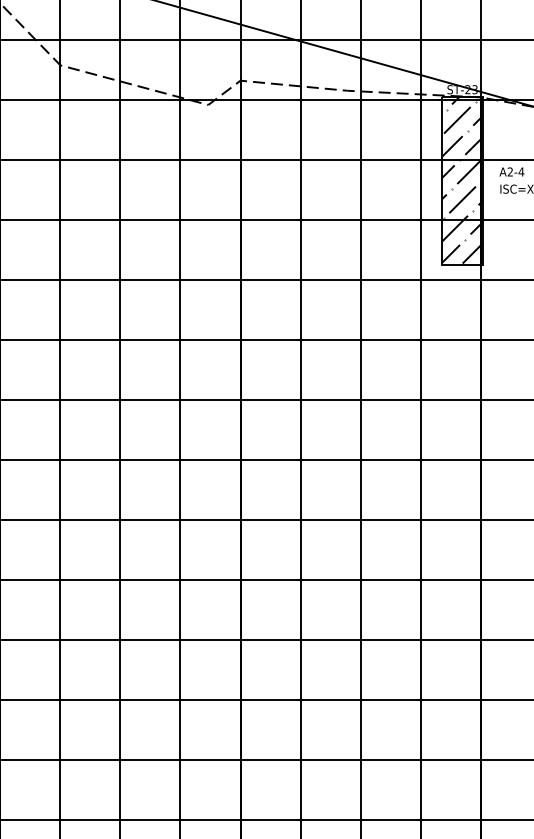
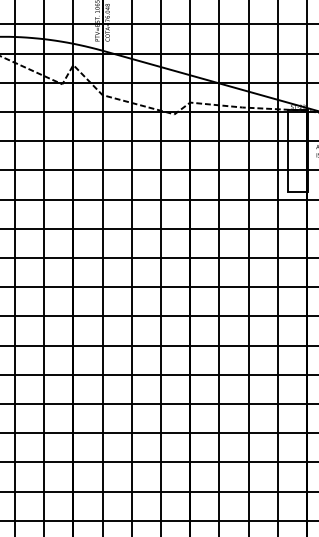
hatch: (463, 179) -> (298, 150), removed

